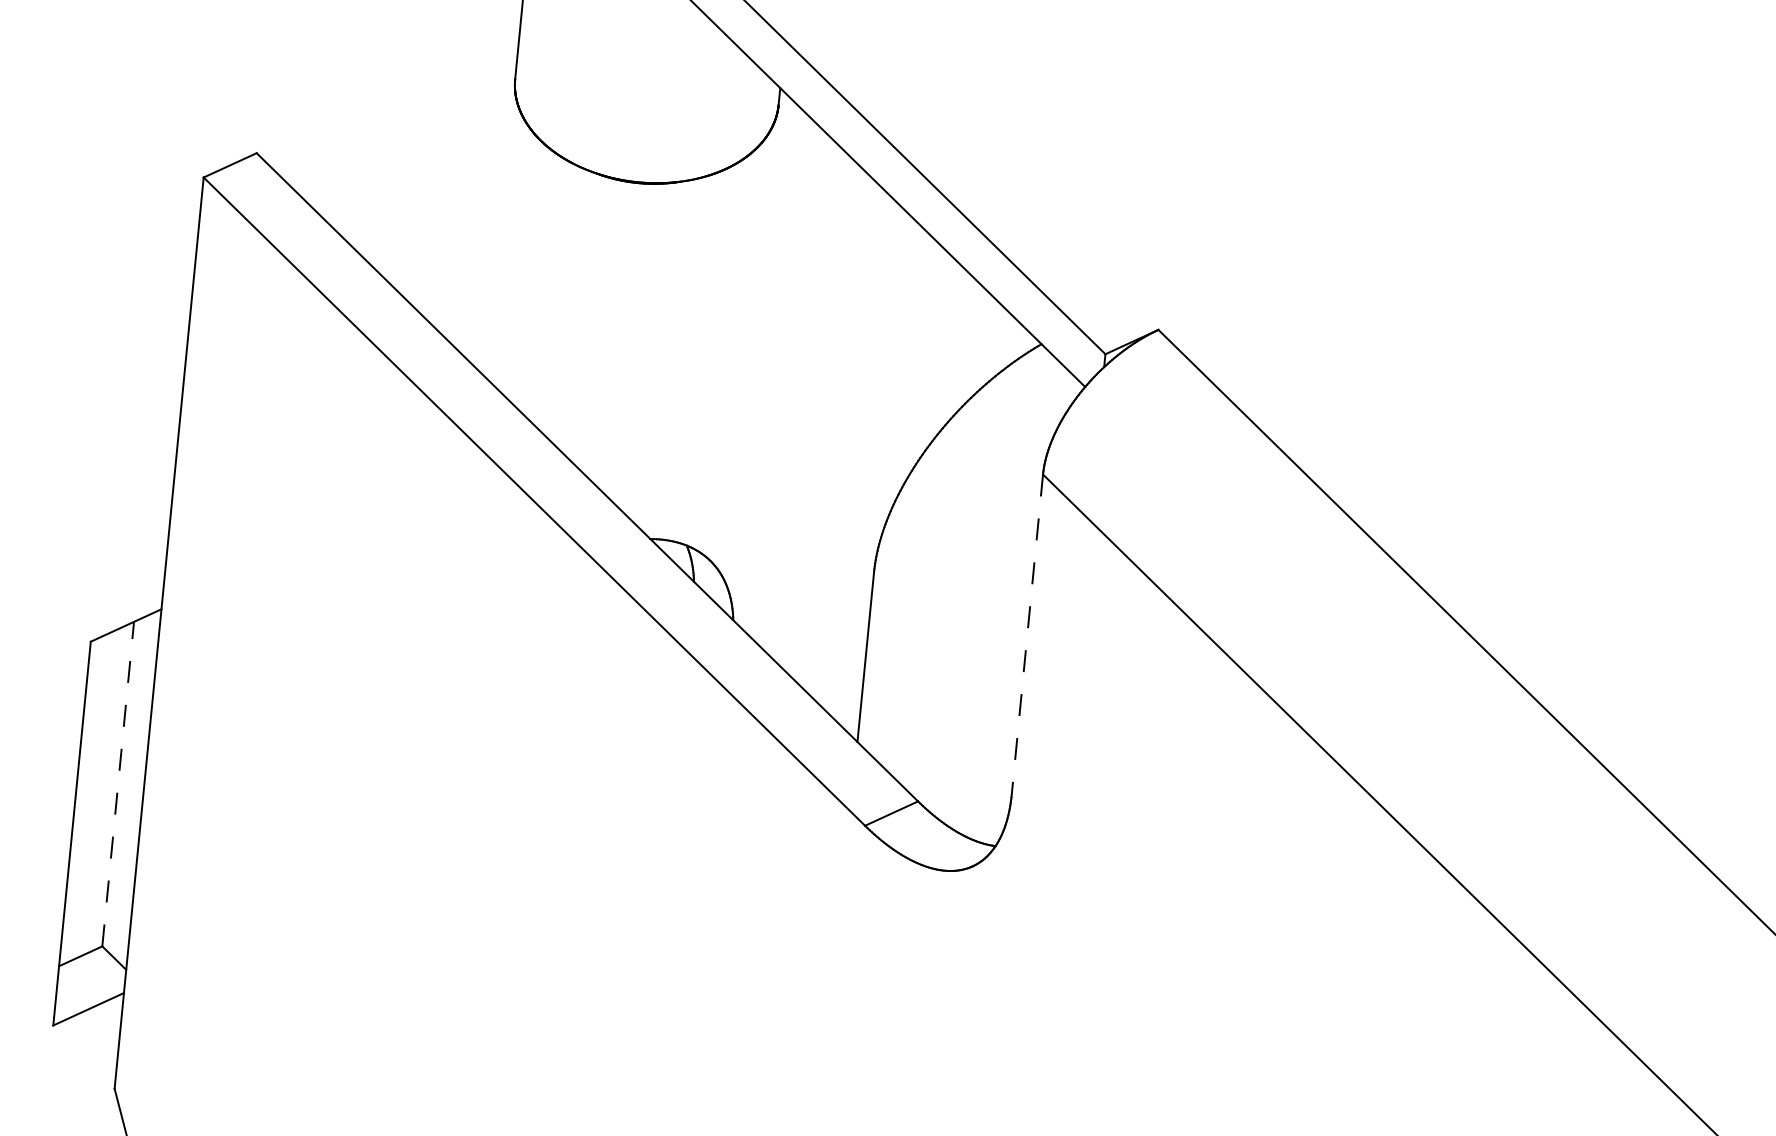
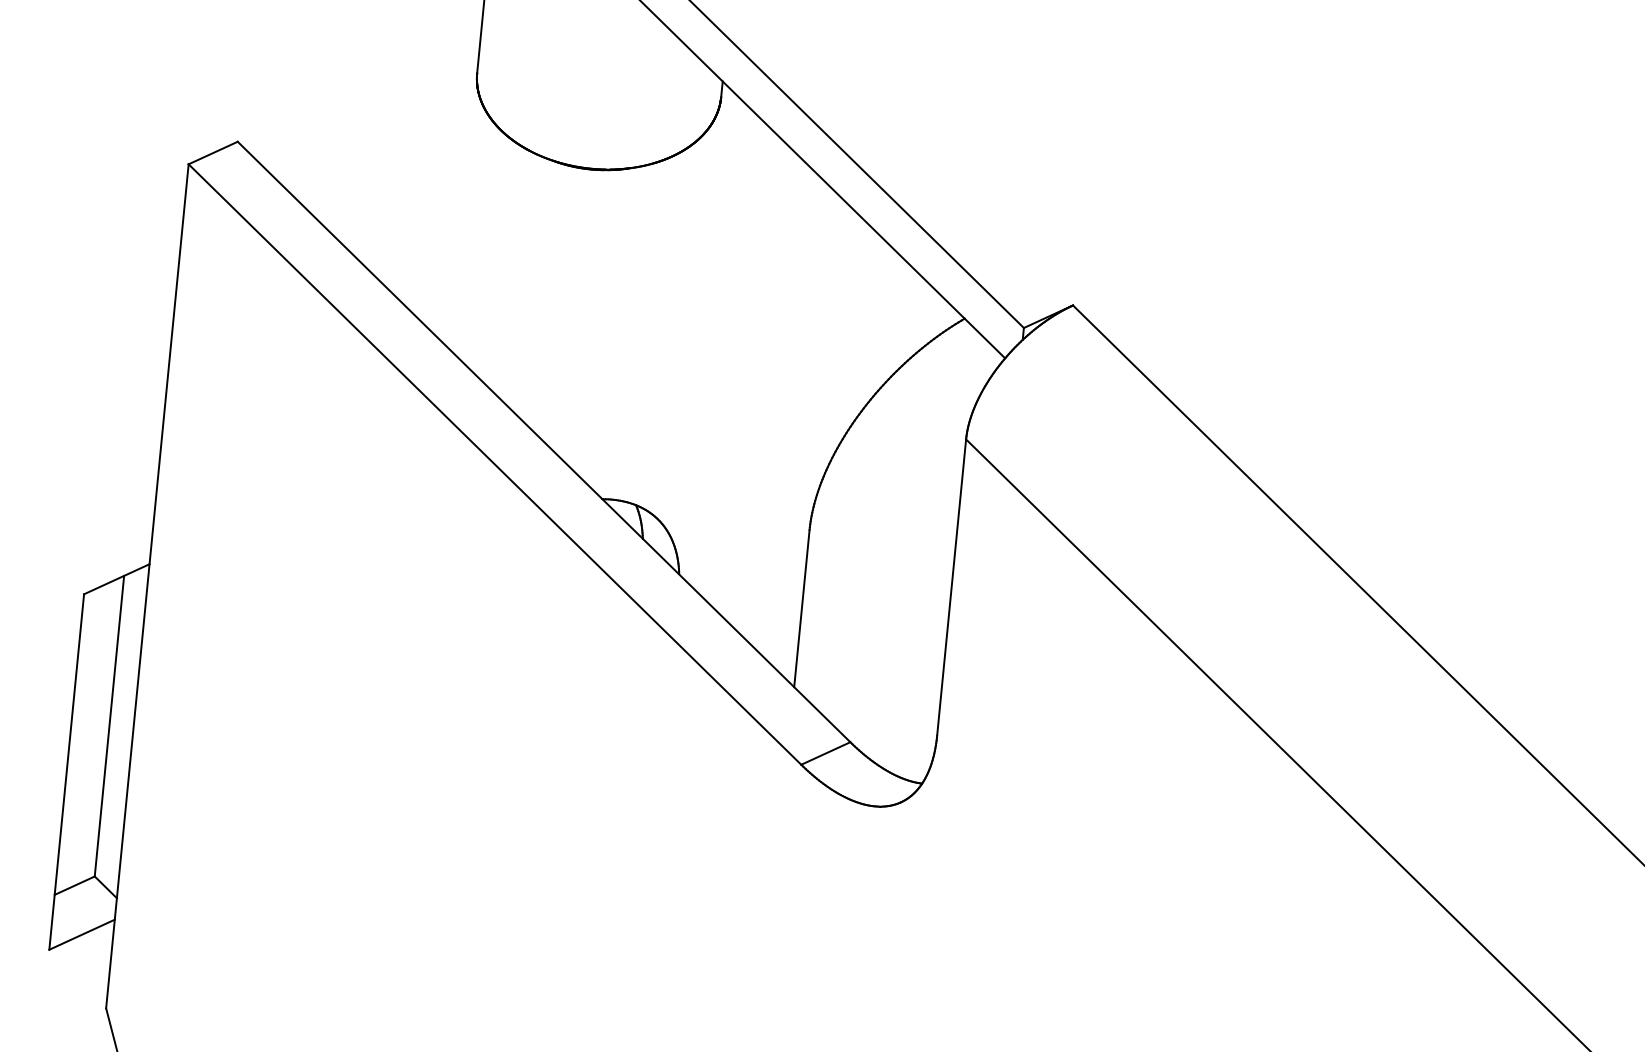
line: (1027, 634) -> (951, 587), dashed -> solid
line: (118, 783) -> (109, 725), dashed -> solid

